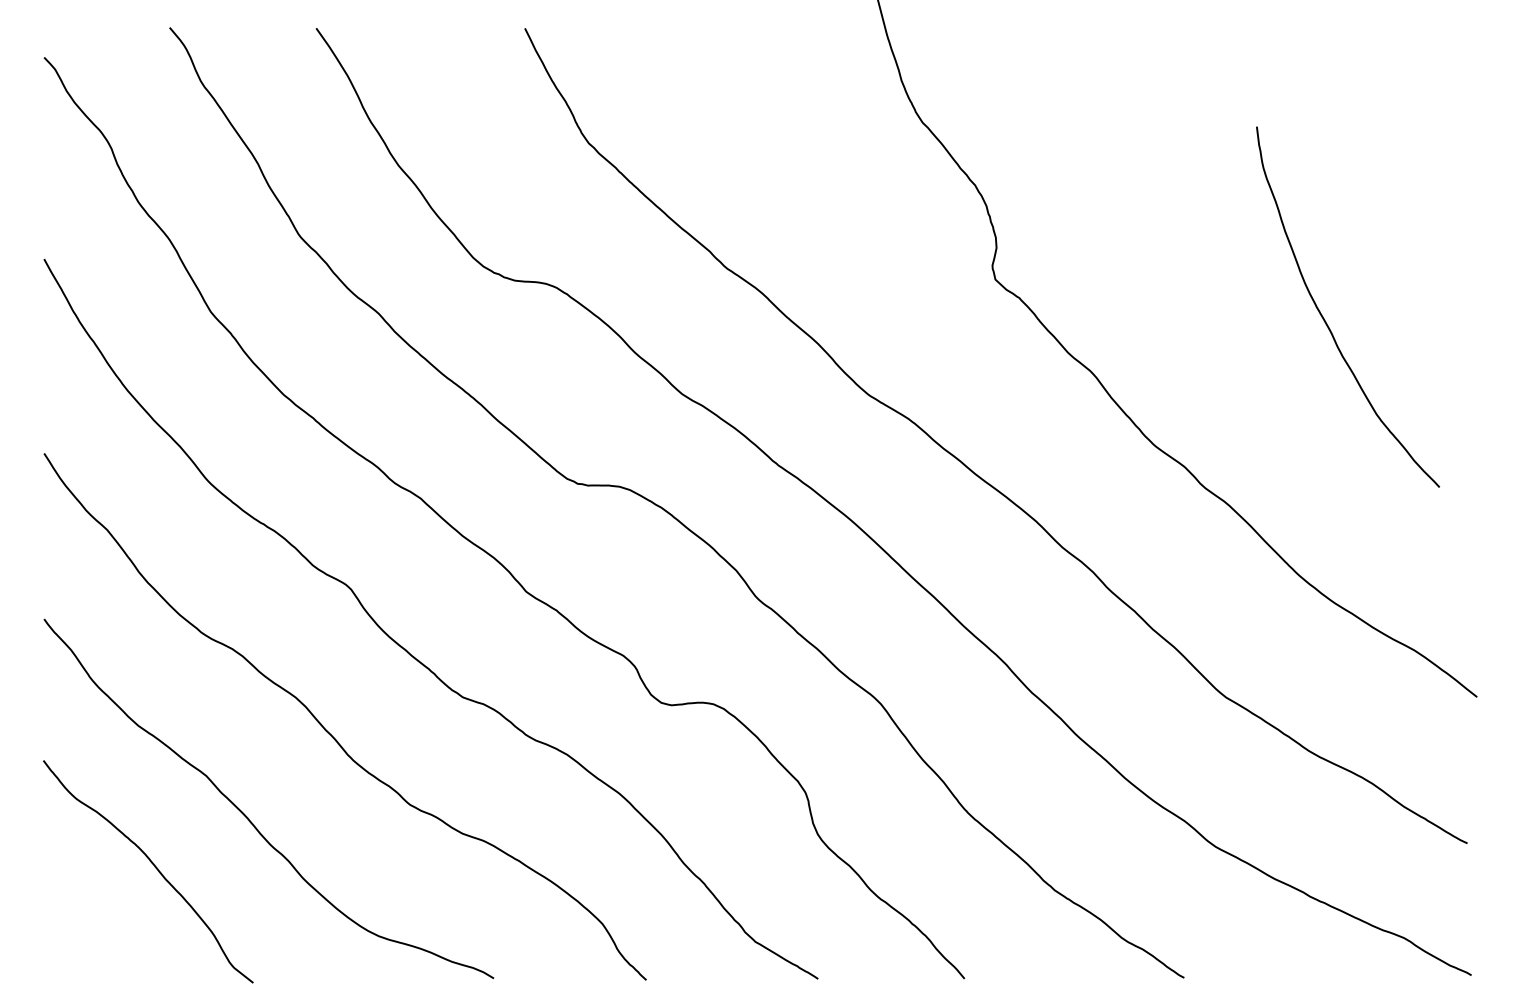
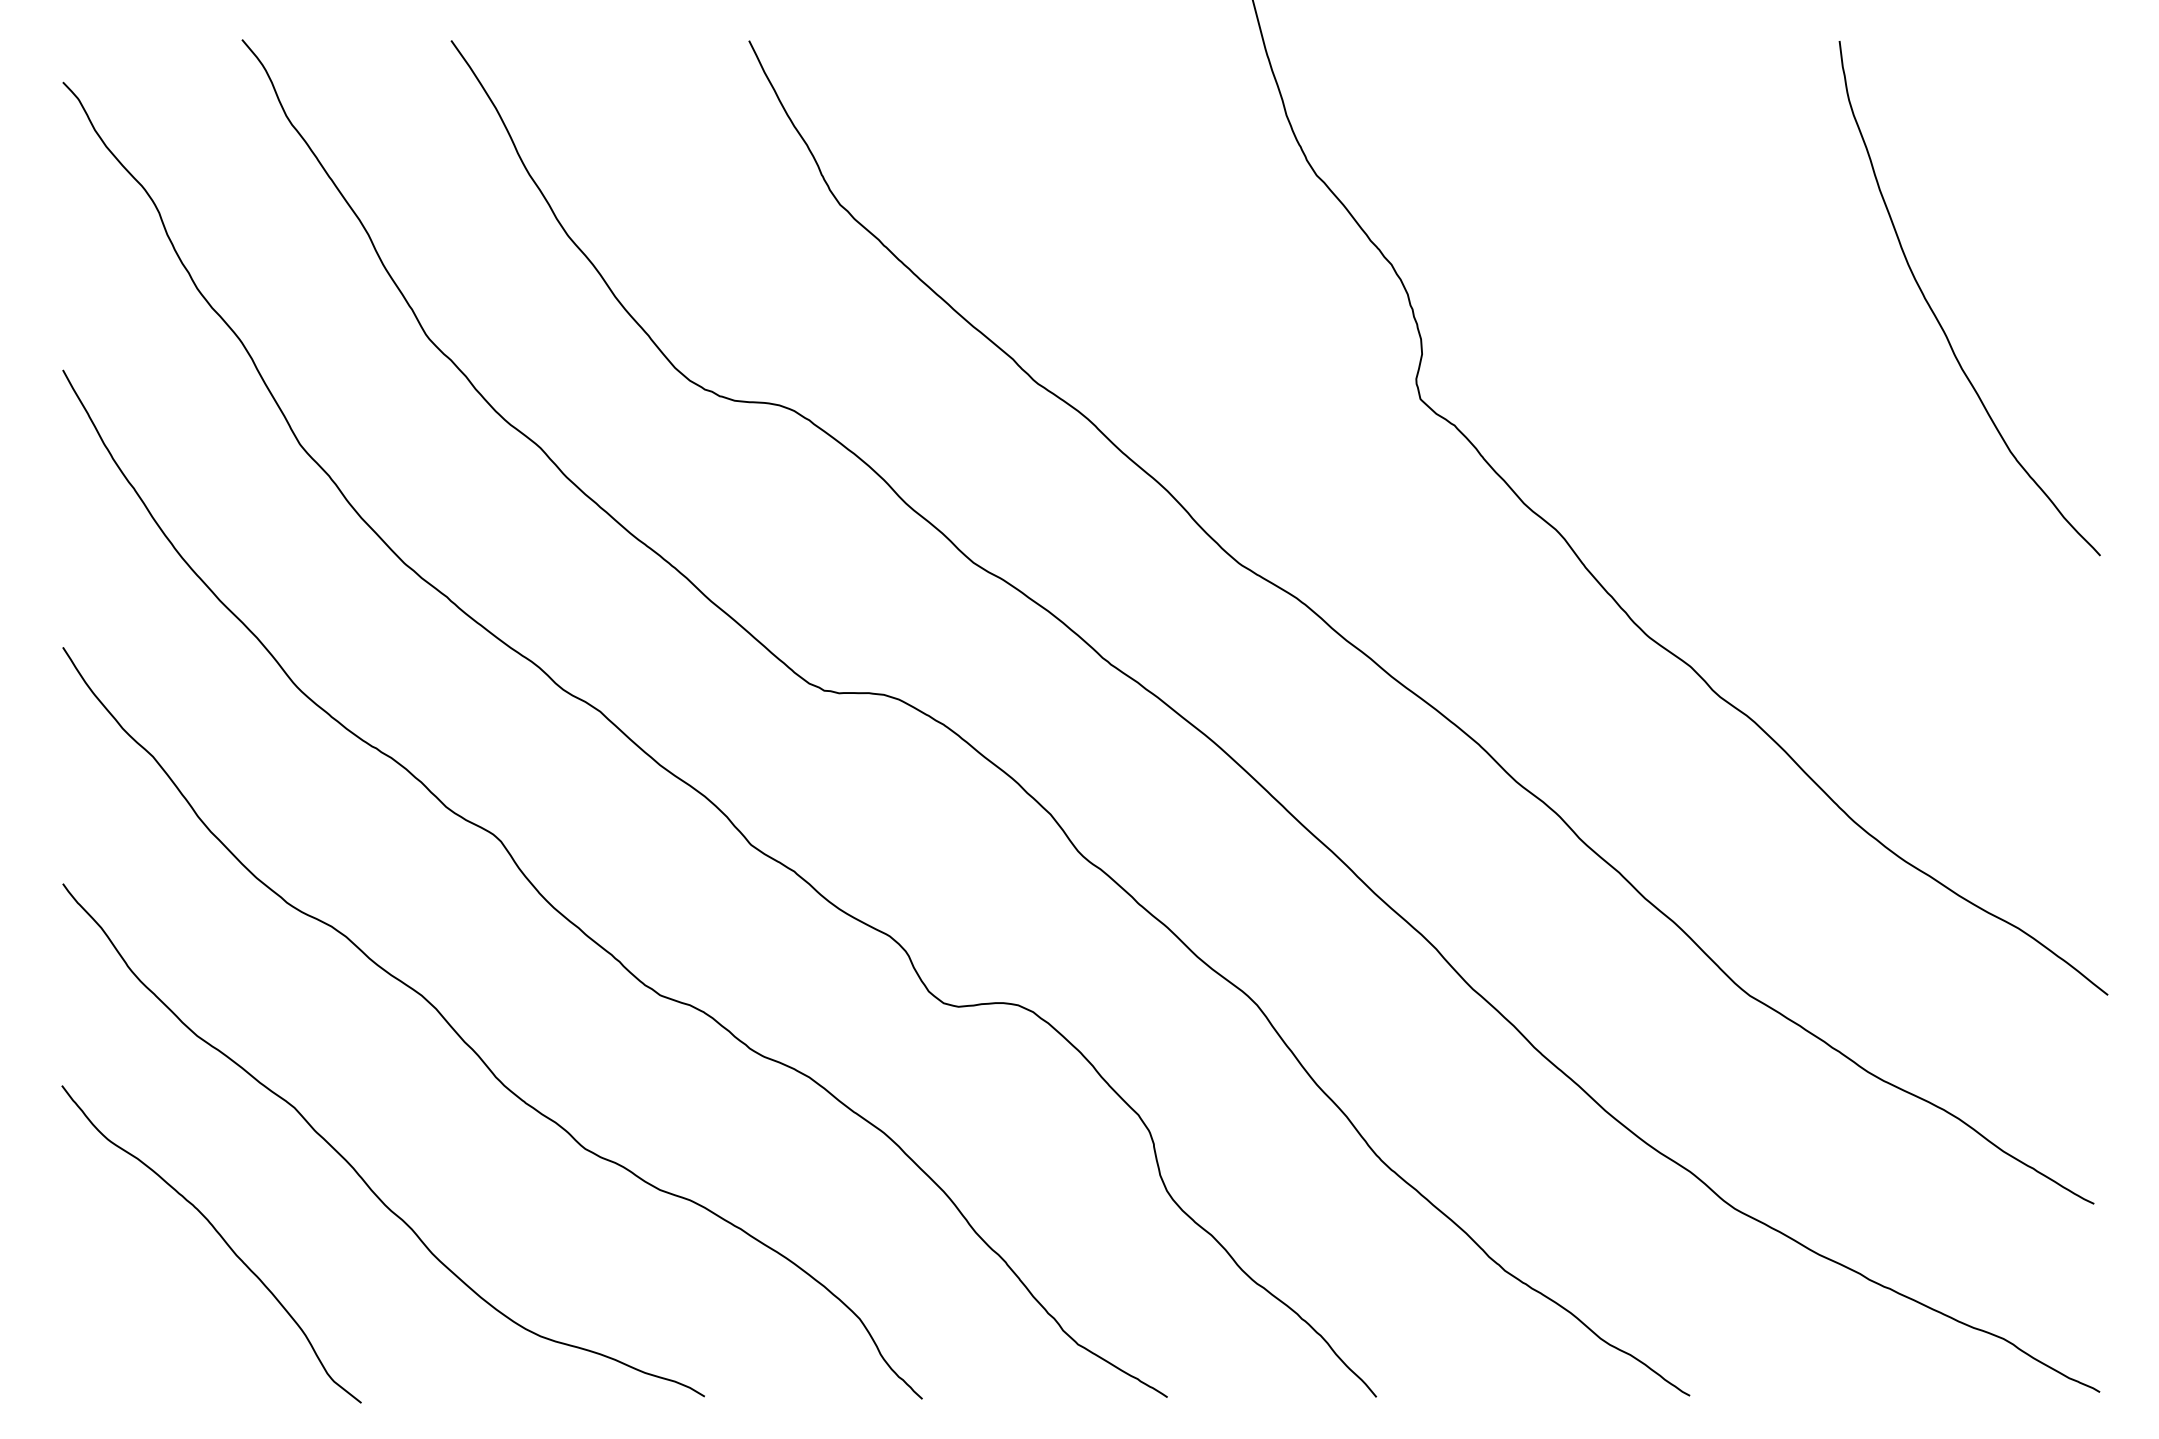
curve: (1325, 320) -> (1937, 317), moved

